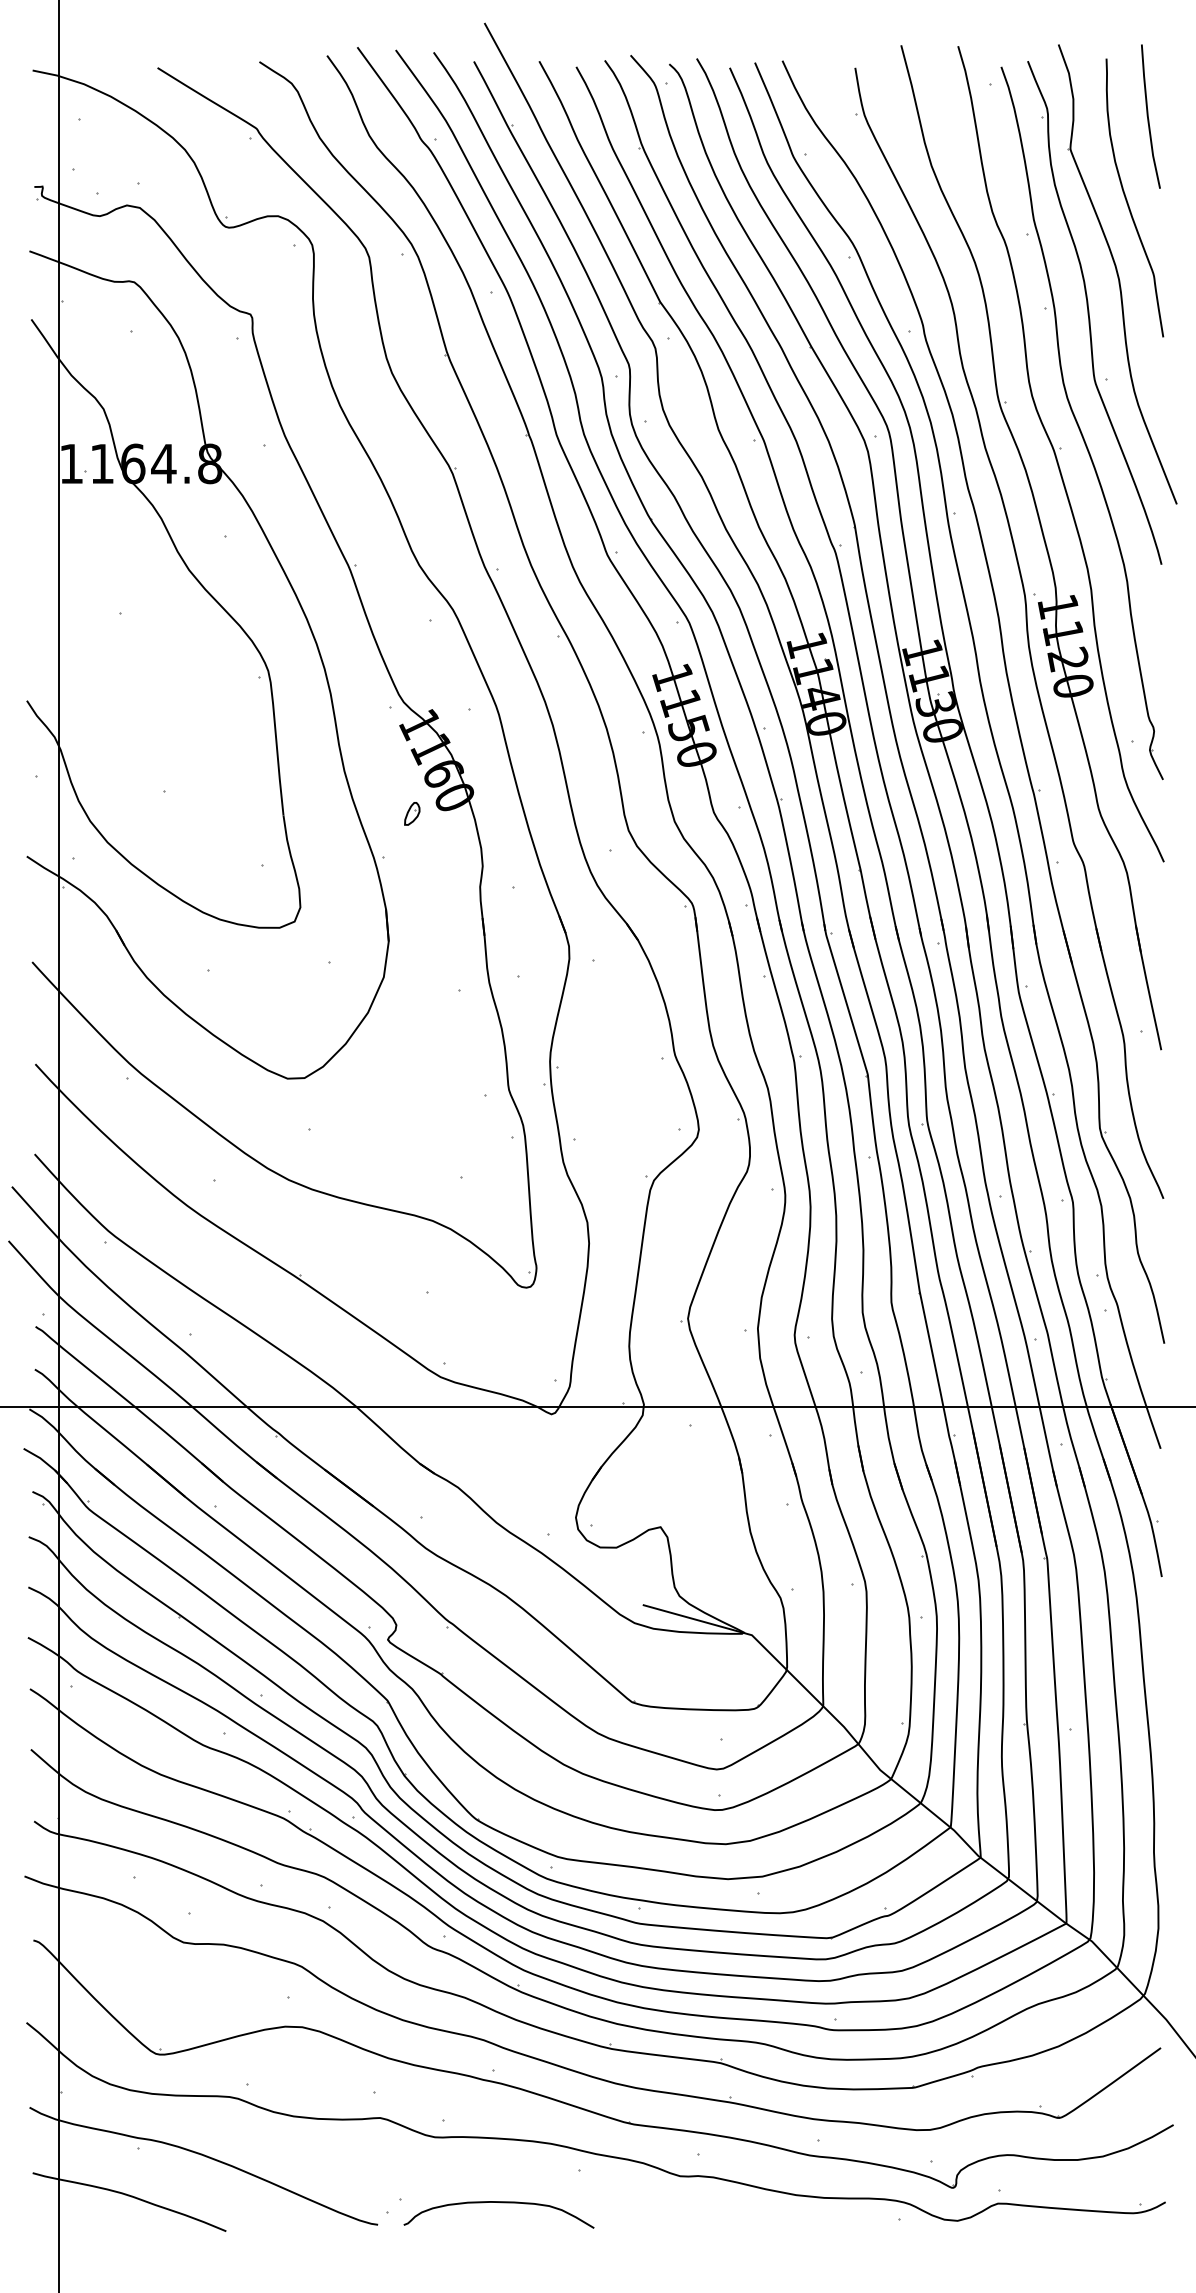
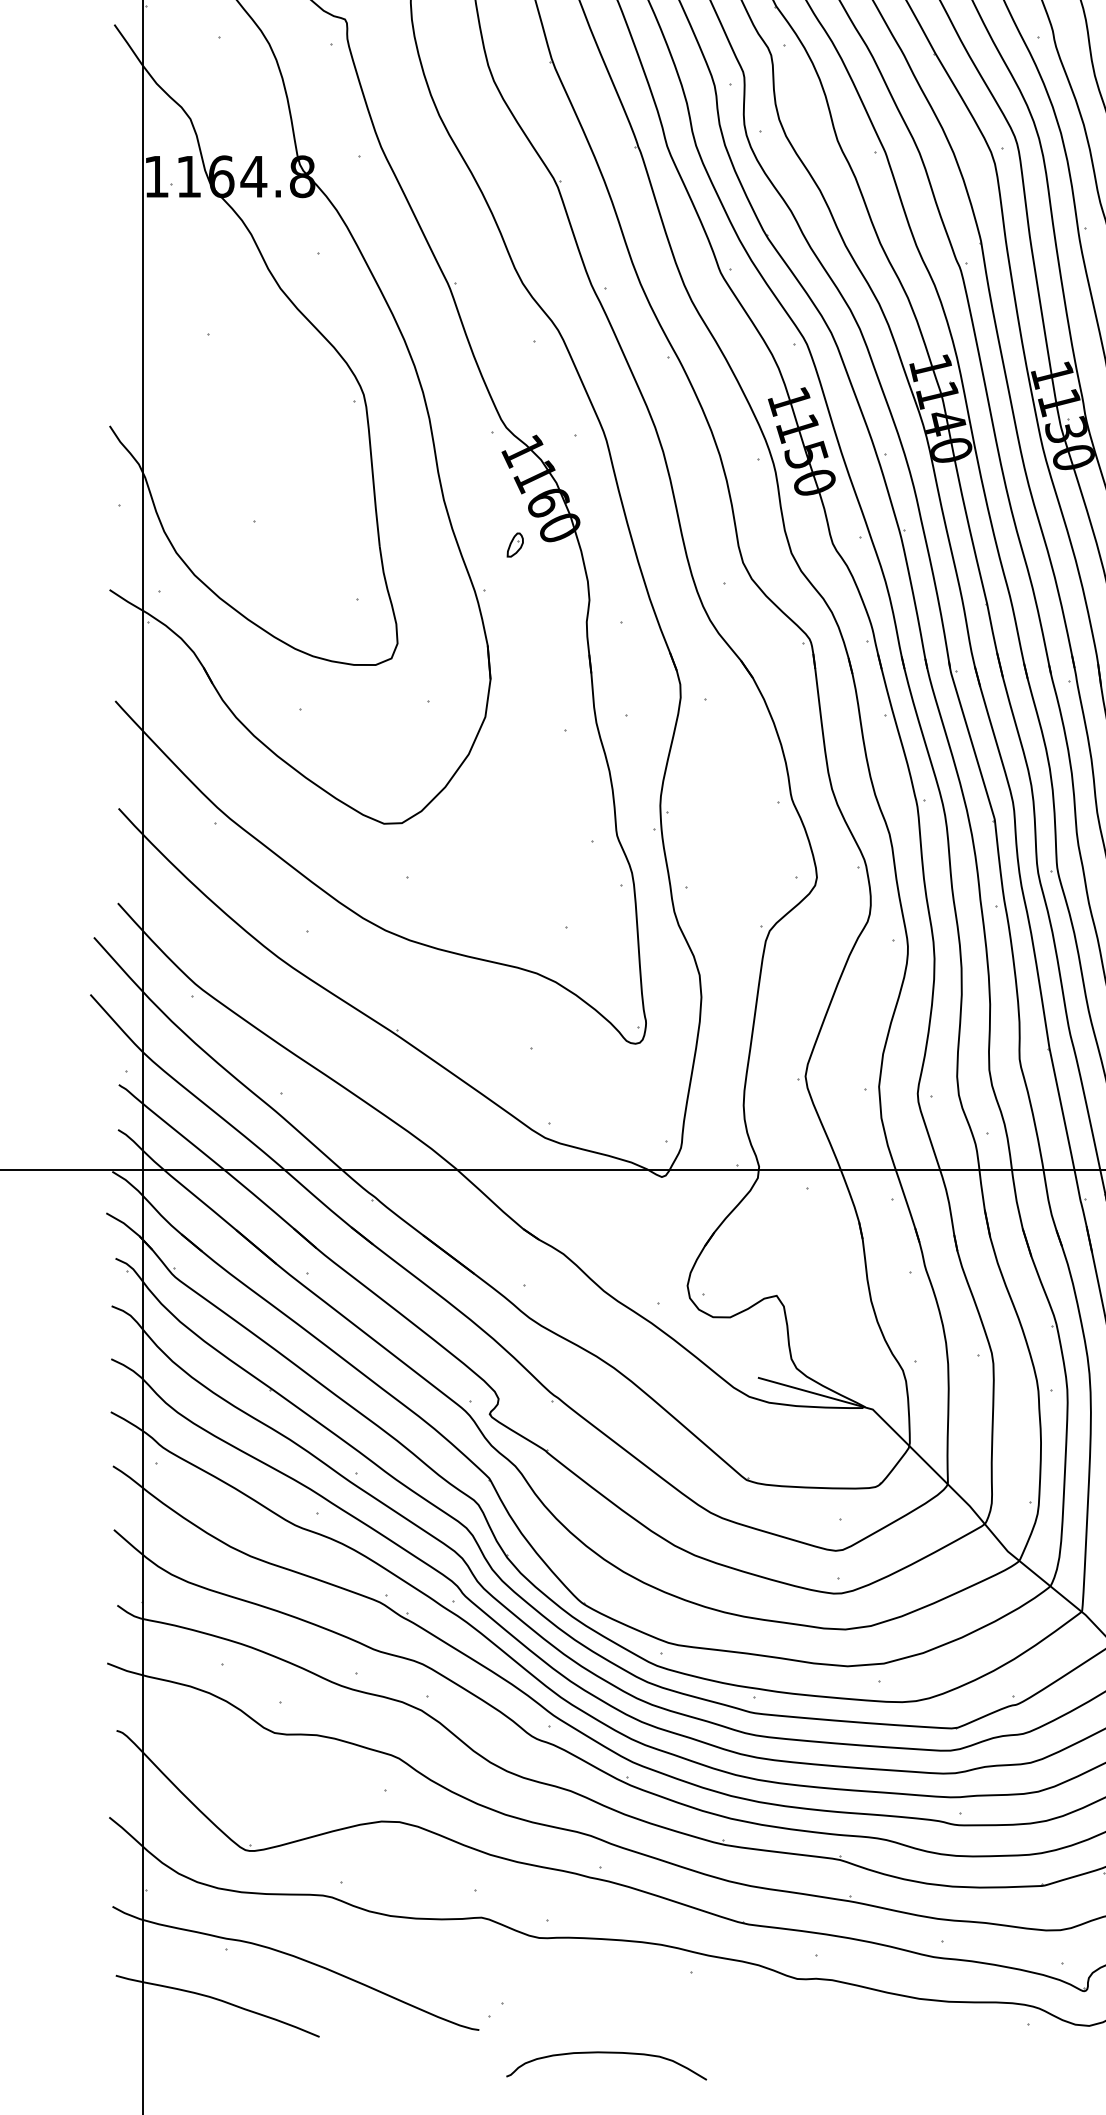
curve: (500, 2203) -> (608, 2053), moved

